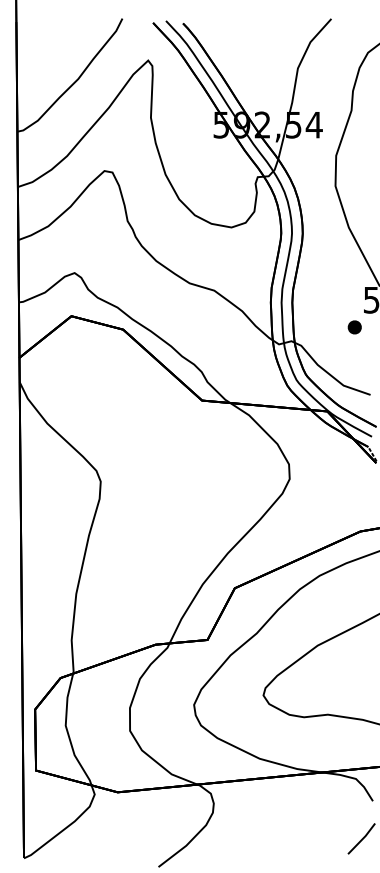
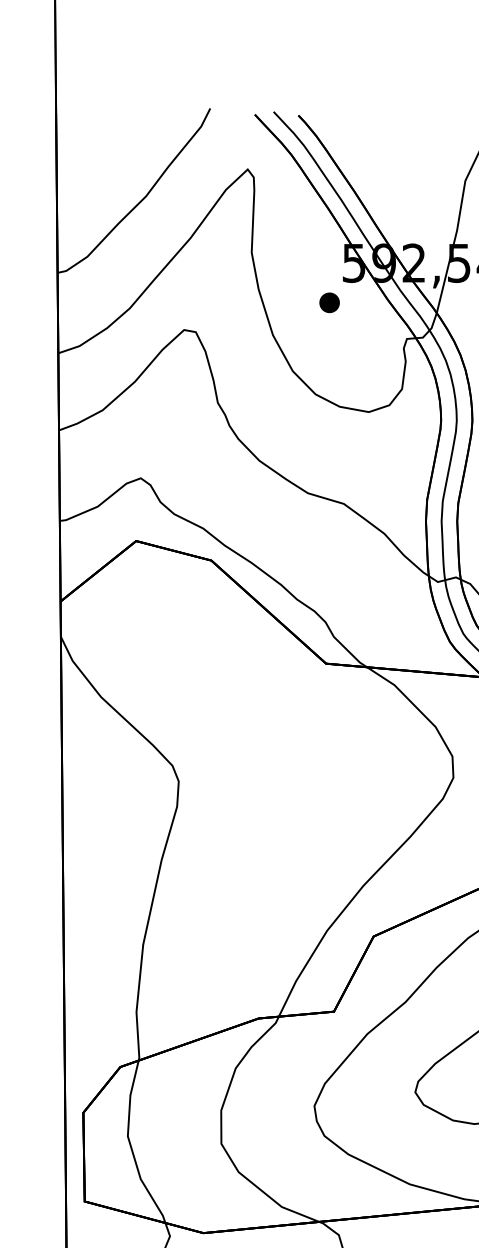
part: (204, 152) -> (329, 303), added

